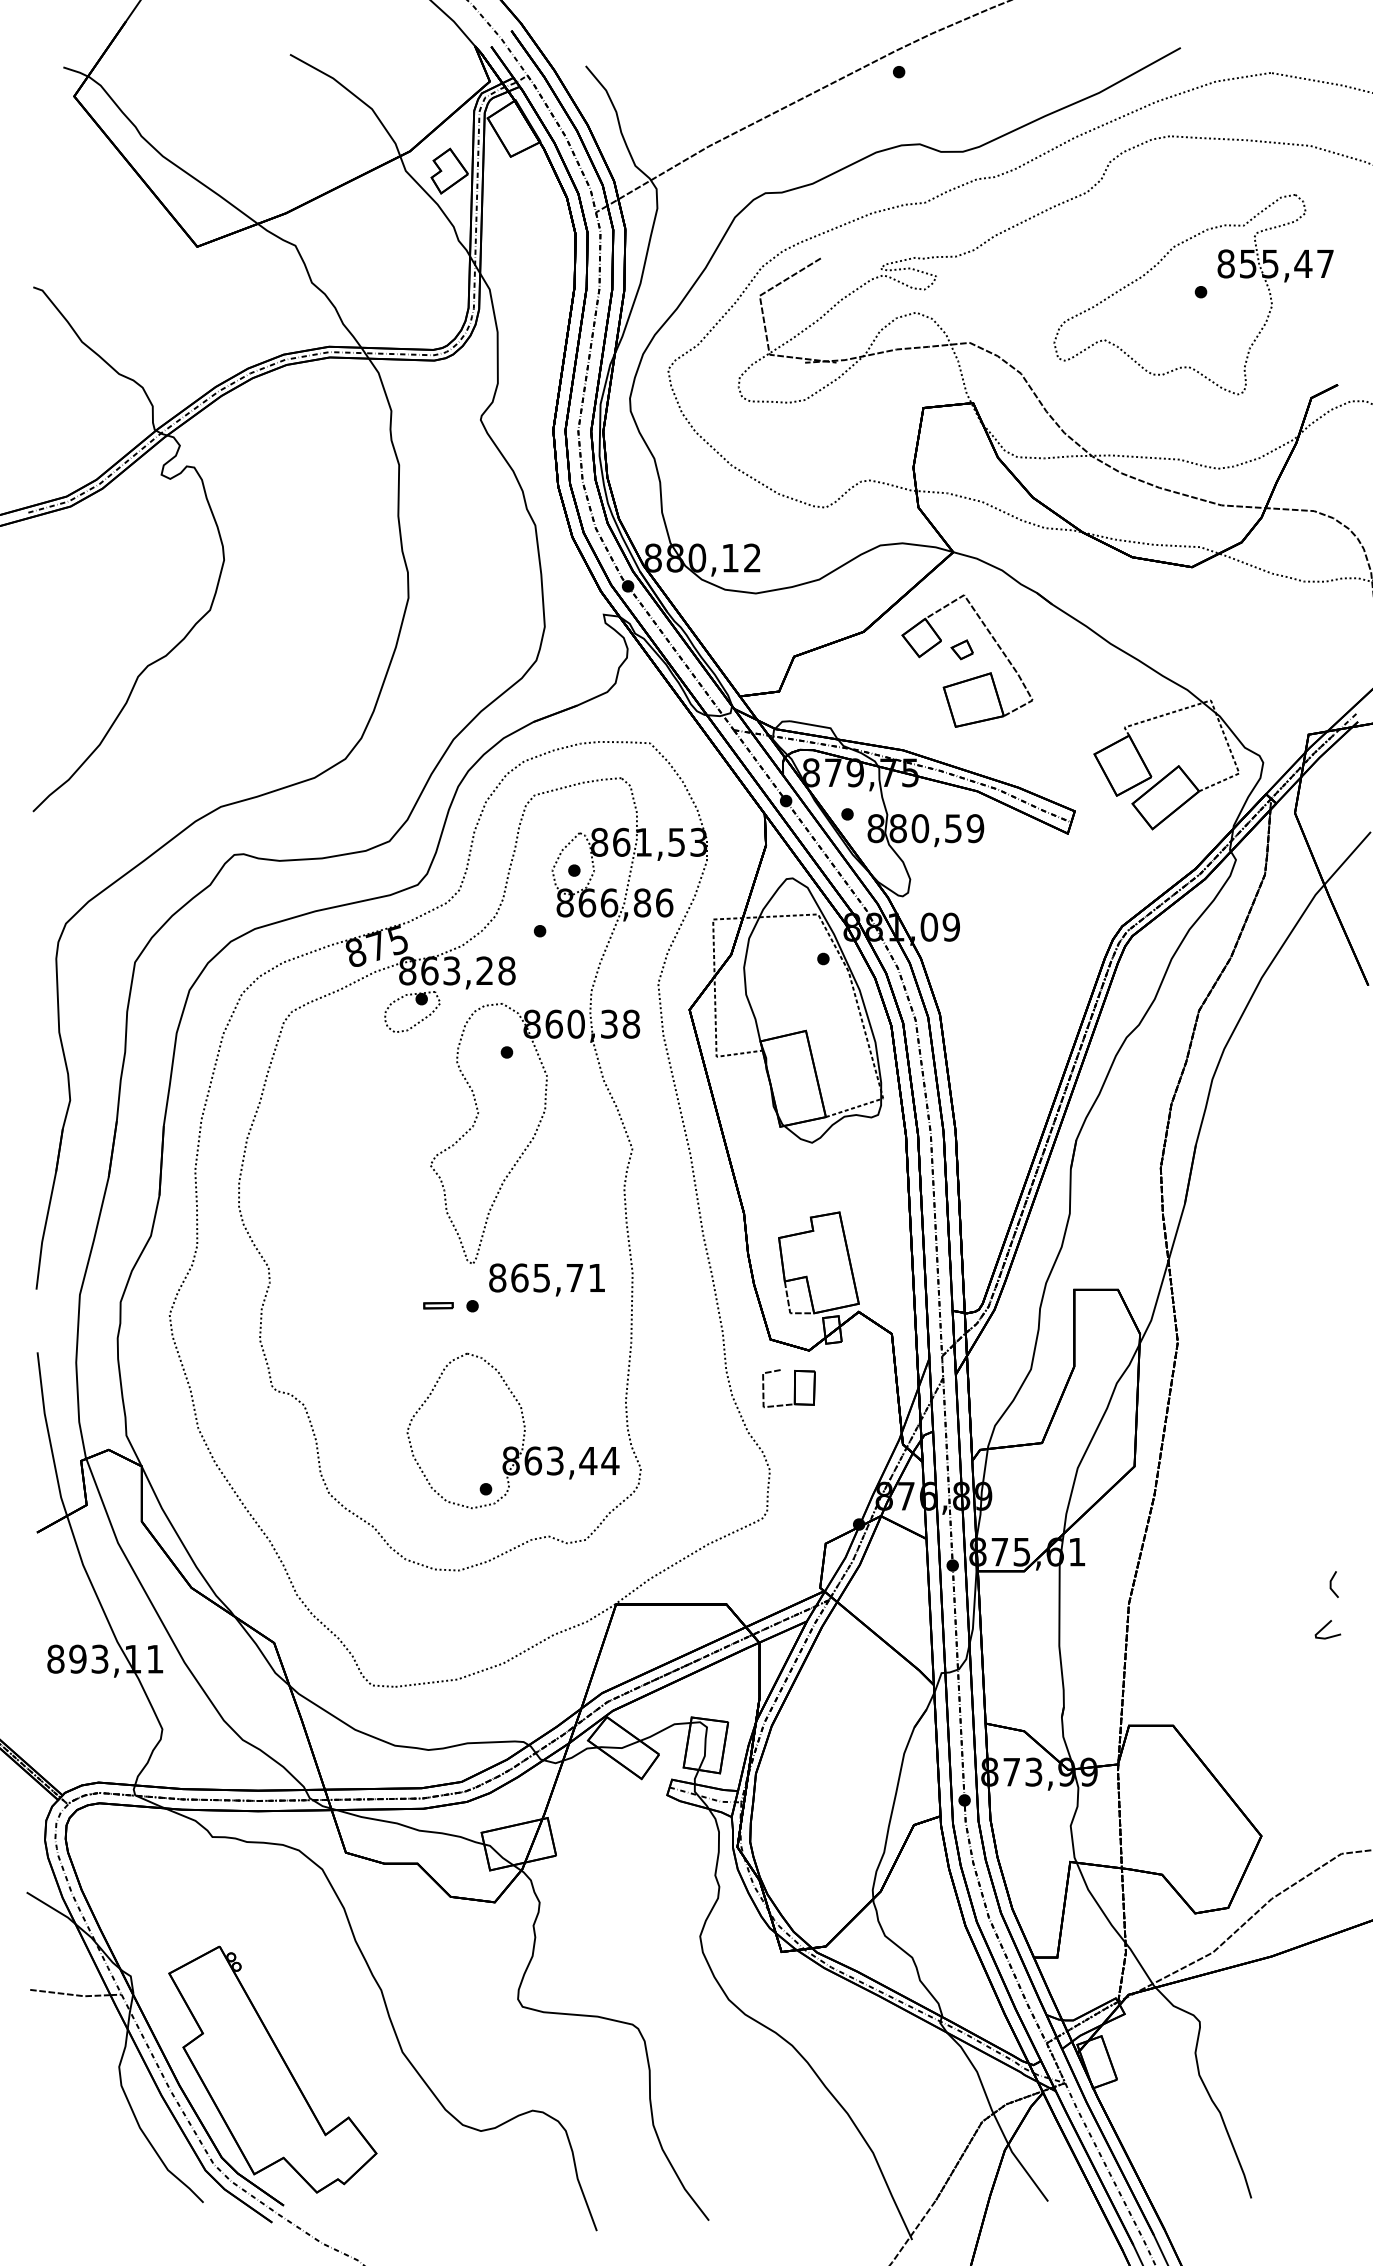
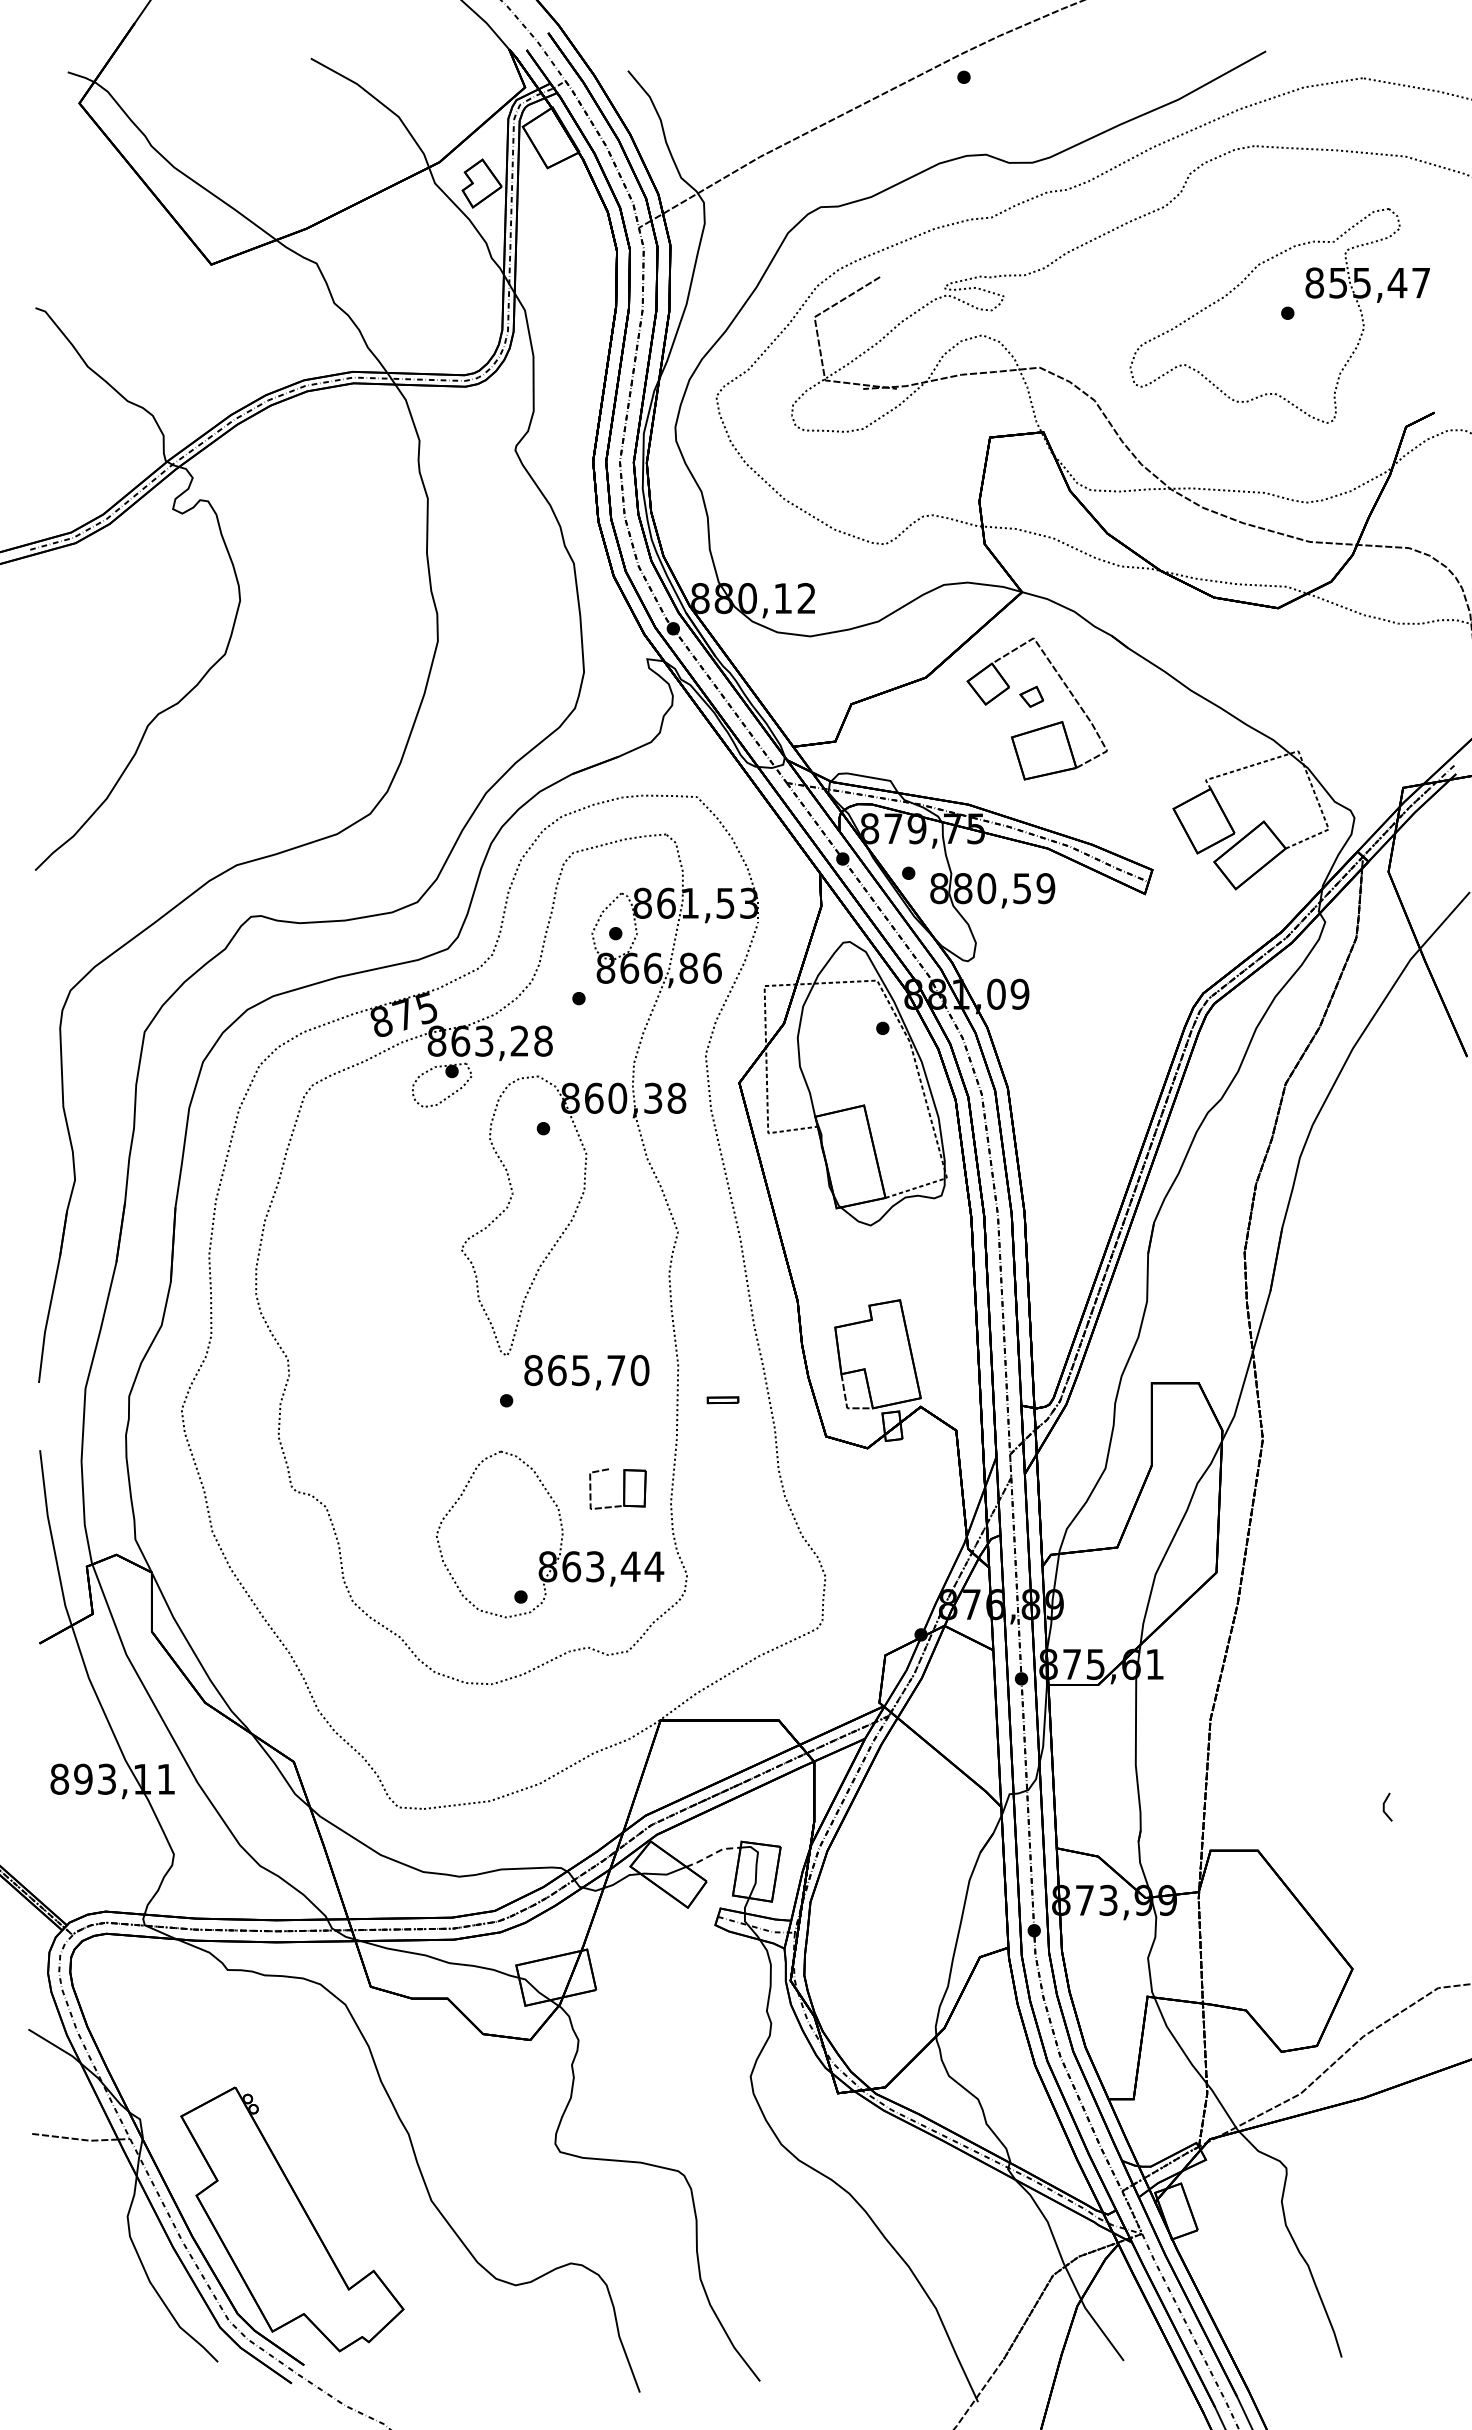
text: (596, 1278) -> (639, 1370), 865,71 -> 865,70
part: (437, 1305) -> (722, 1400), moved
part: (788, 1388) -> (617, 1488), moved
line: (1331, 1583) -> (1384, 1806), moved
line: (1325, 1626) -> (1421, 1744), removed
line: (664, 1729) -> (712, 1854), solid -> dashed

